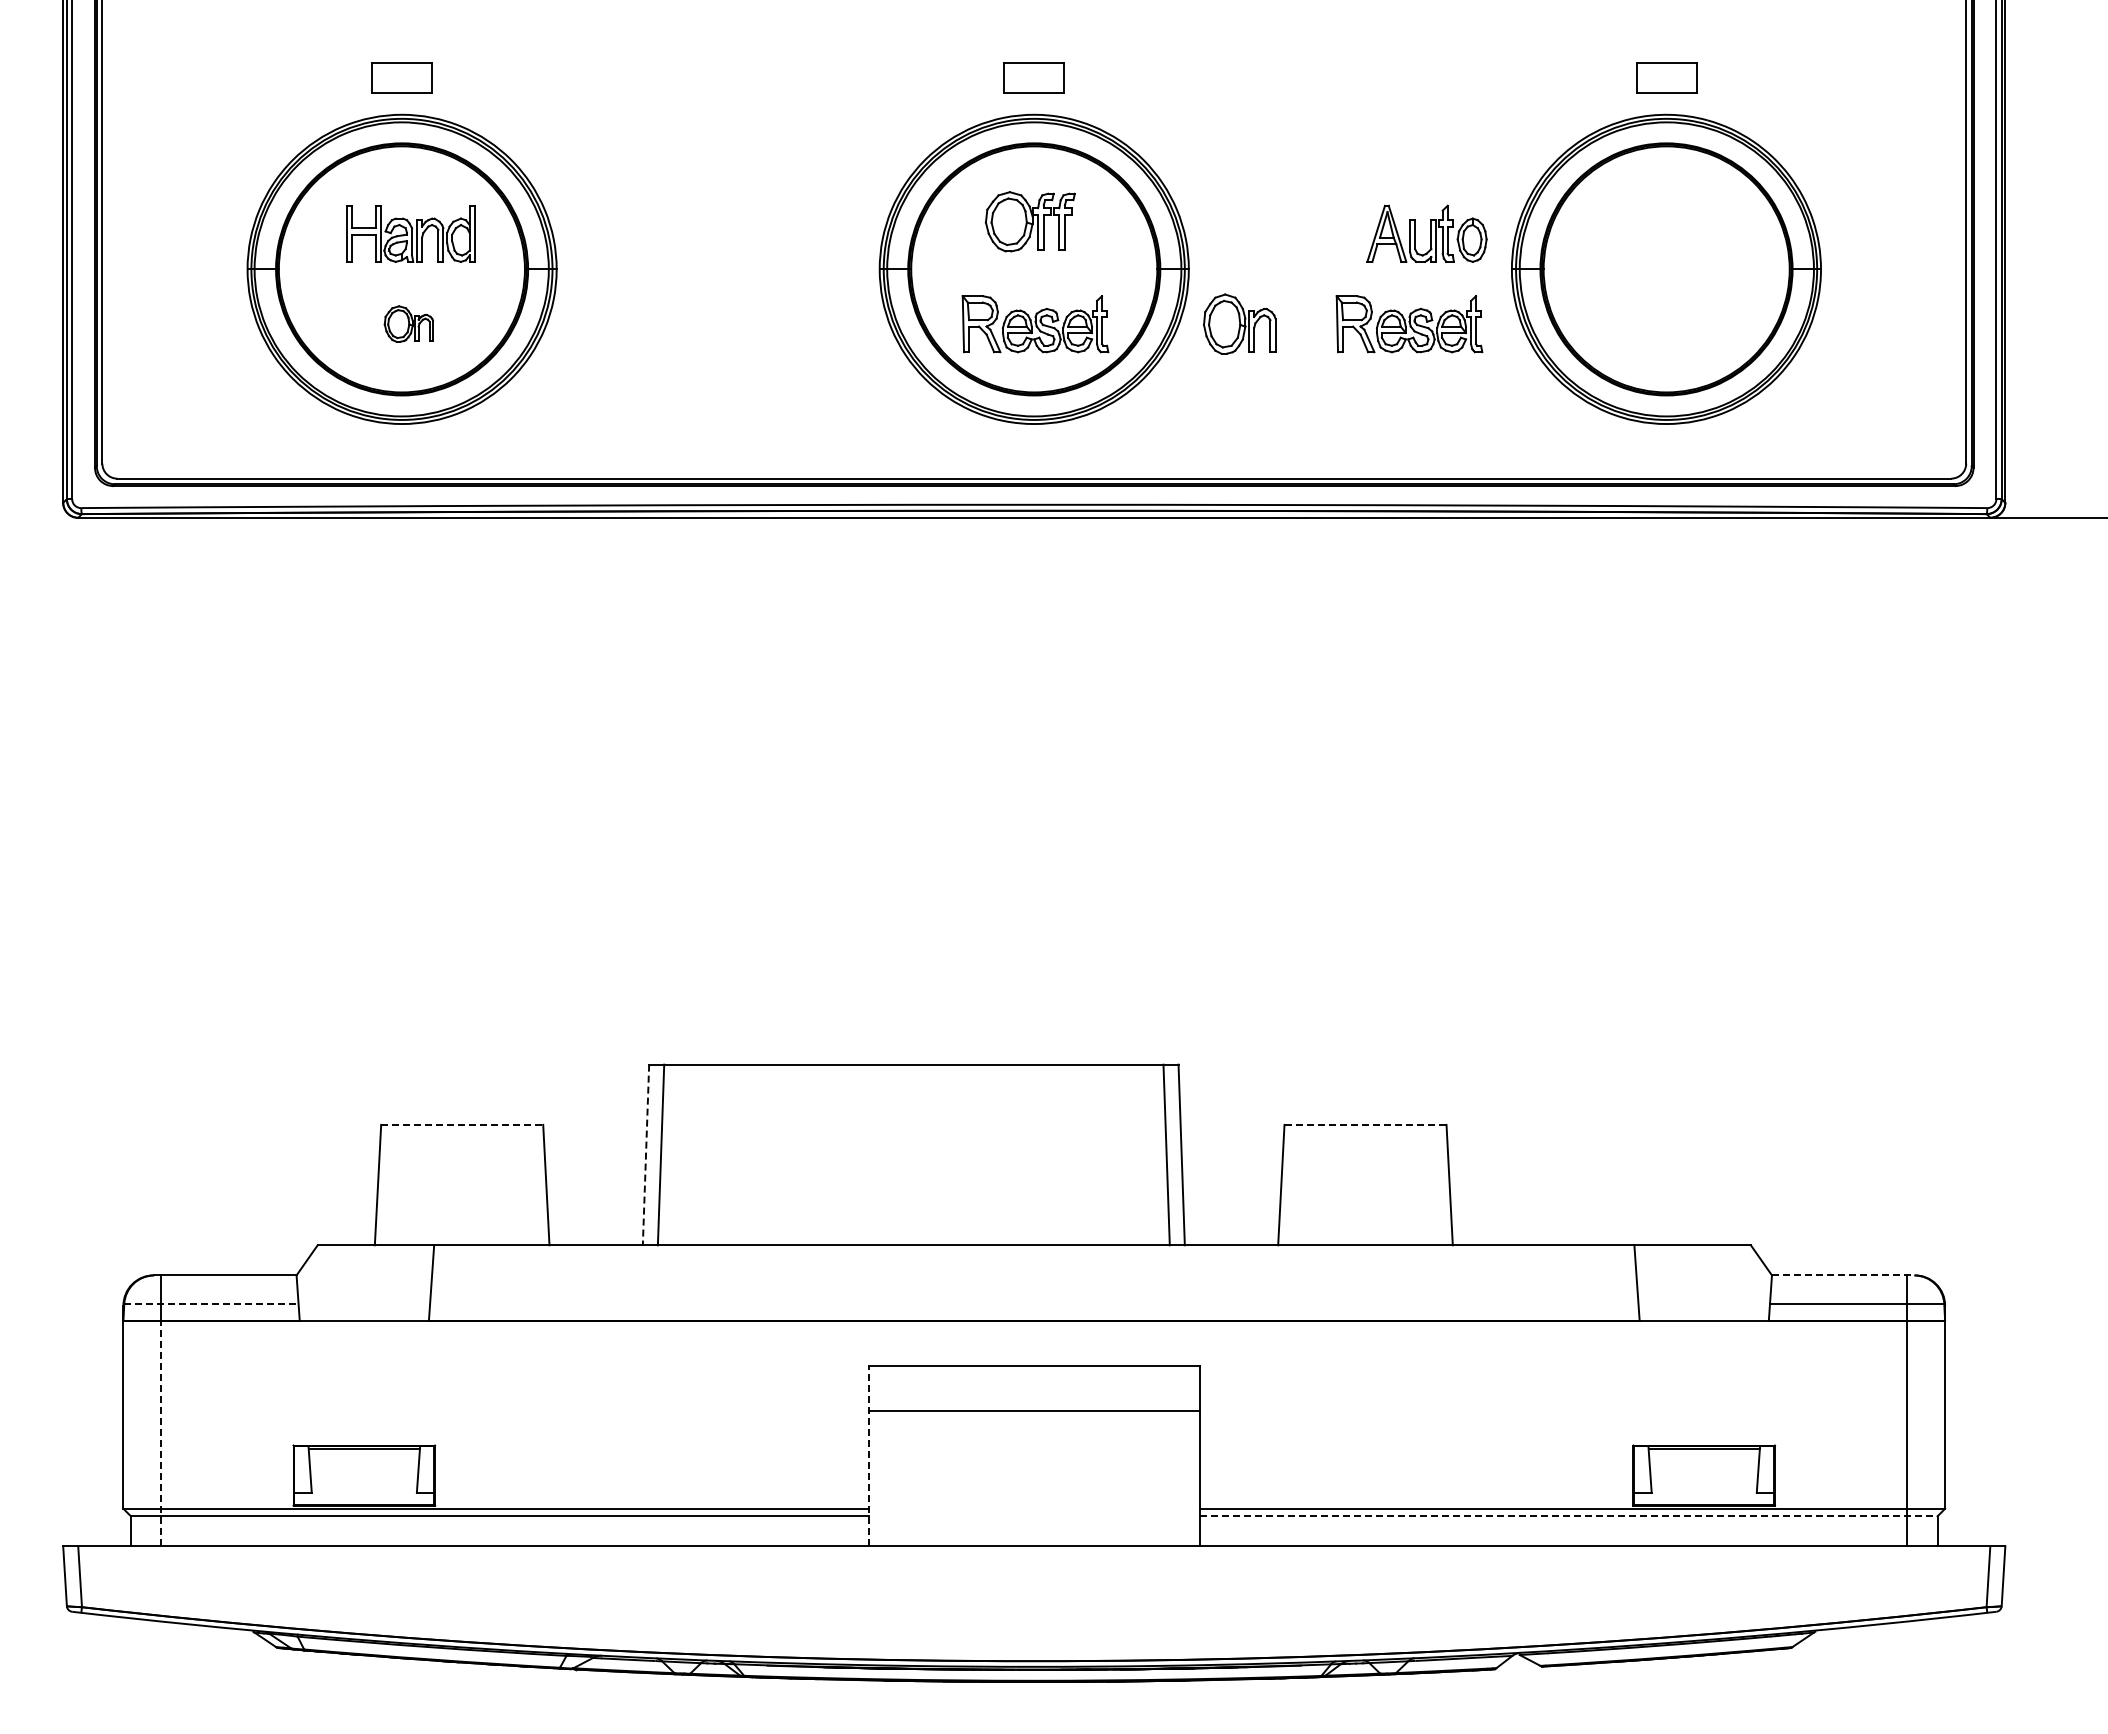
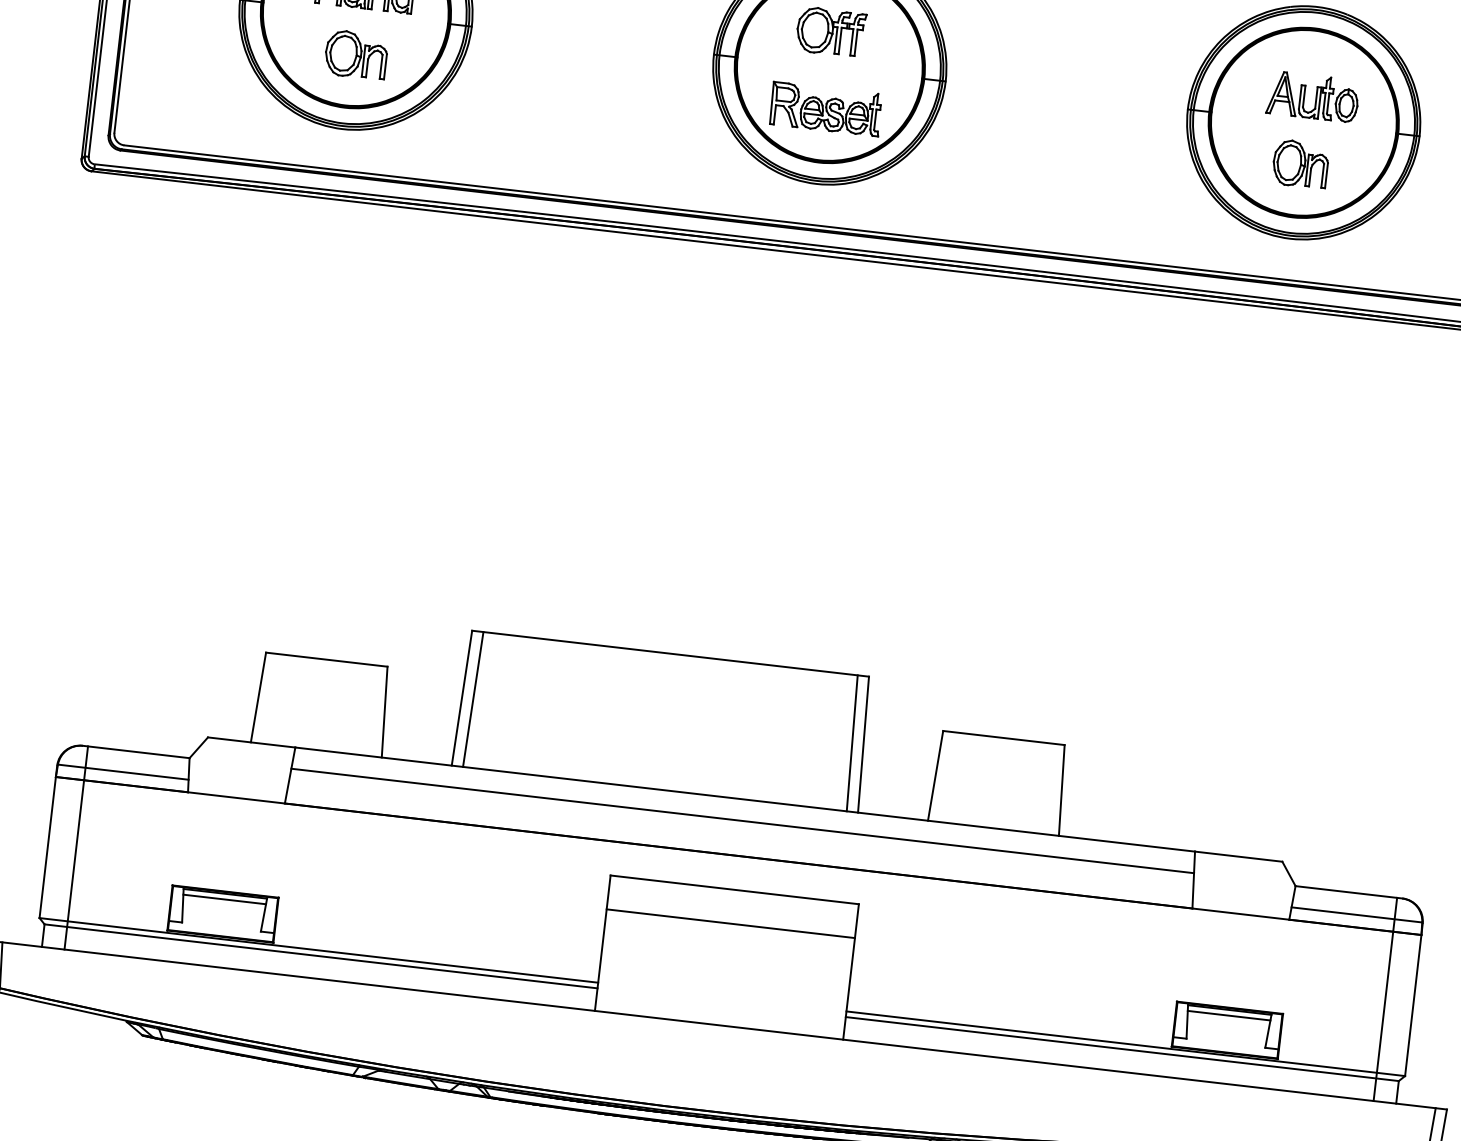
part: (1426, 233) -> (1312, 96), moved
part: (408, 323) -> (356, 54), size x1.67
part: (1239, 323) -> (1300, 163), moved
part: (1409, 324) -> (1106, 141), removed
line: (462, 1124) -> (327, 659), dashed -> solid
line: (1366, 1124) -> (1004, 737), dashed -> solid
line: (645, 1155) -> (461, 698), dashed -> solid
line: (1034, 1273) -> (742, 820), added
line: (1843, 1275) -> (1349, 892), dashed -> solid
line: (211, 1303) -> (123, 771), dashed -> solid
line: (161, 1433) -> (74, 864), dashed -> solid
line: (868, 1455) -> (602, 942), dashed -> solid
line: (364, 1456) -> (224, 899), added
line: (1704, 1456) -> (1229, 1016), added
line: (1568, 1516) -> (1122, 1049), dashed -> solid

